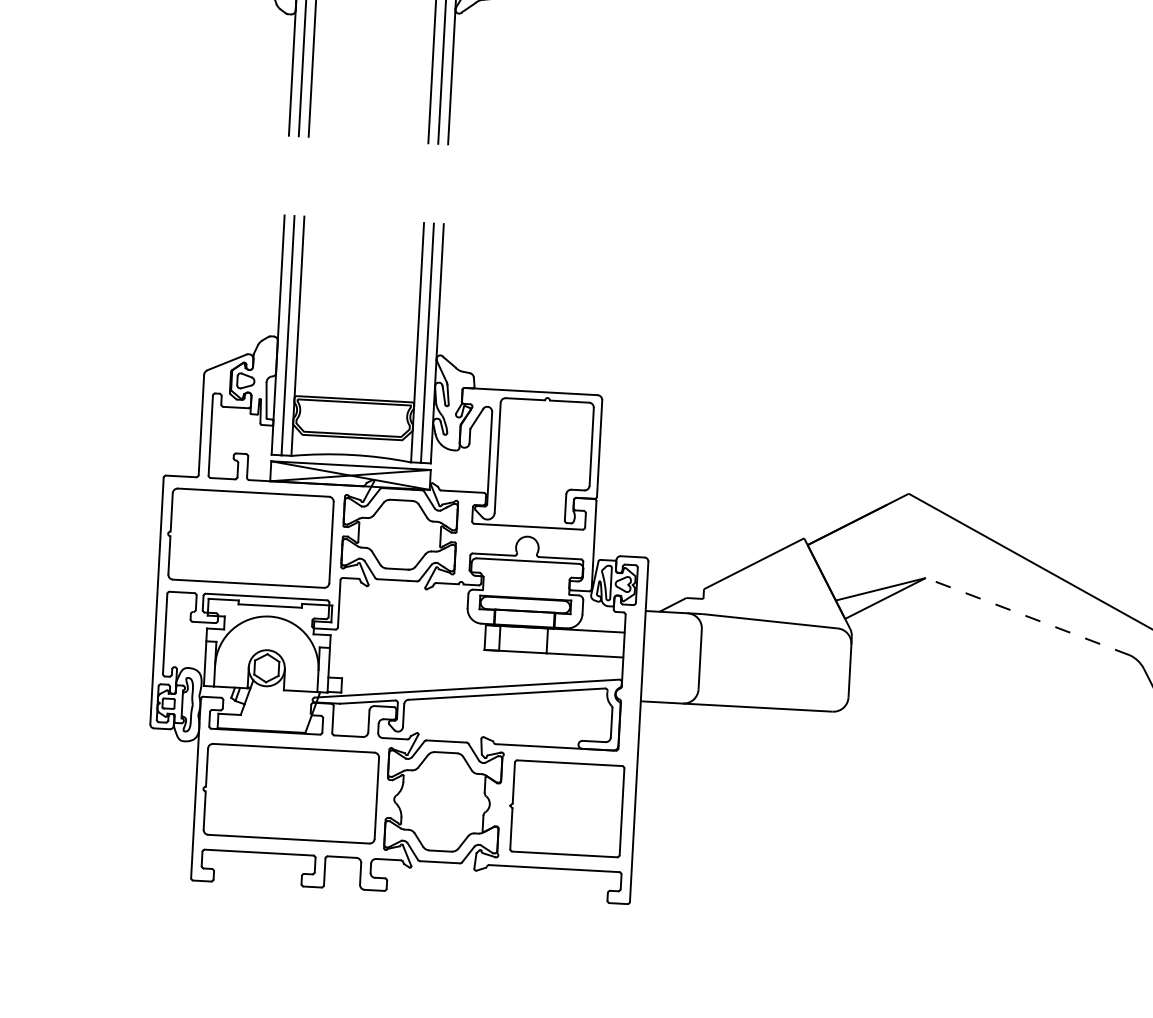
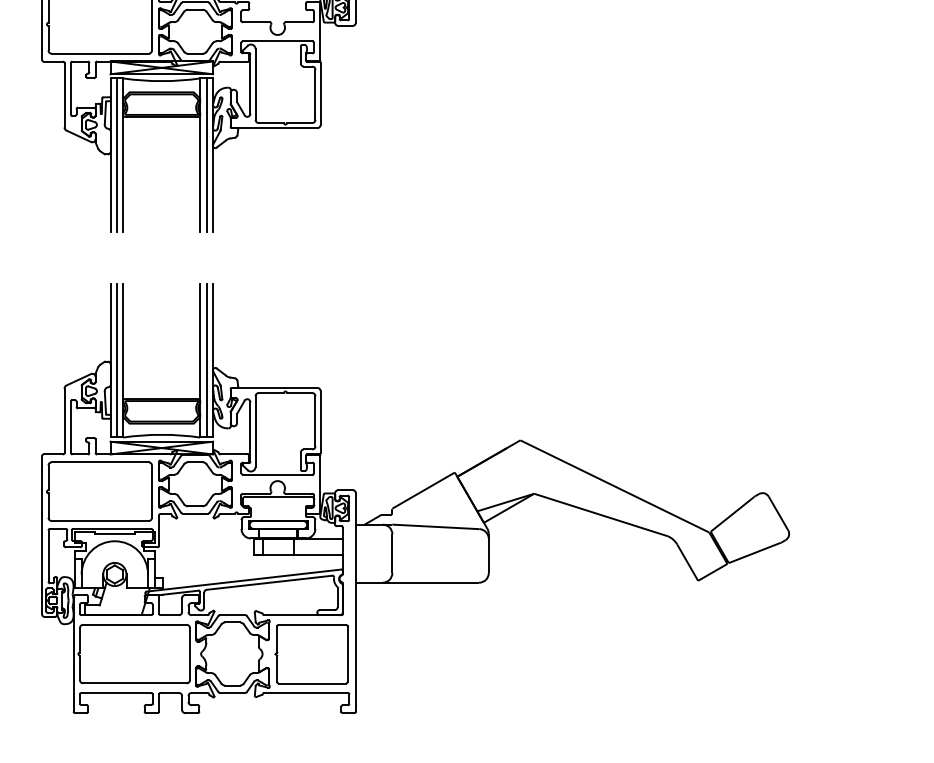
line: (1027, 615) -> (600, 514), dashed -> solid

